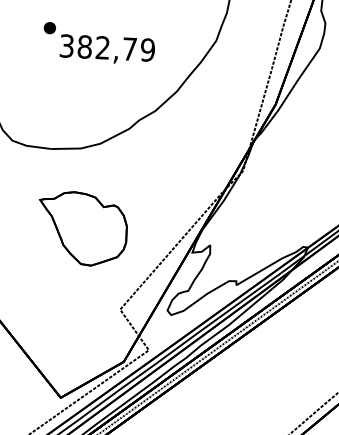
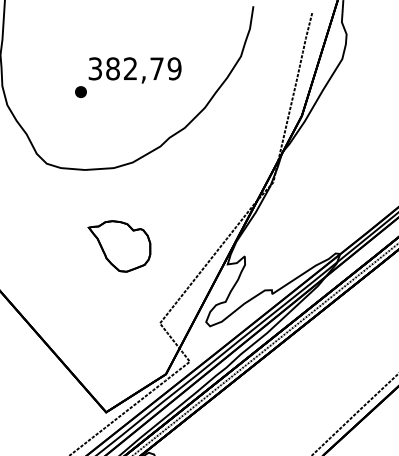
part: (49, 27) -> (80, 91), moved
part: (82, 228) -> (119, 246), size x0.71

